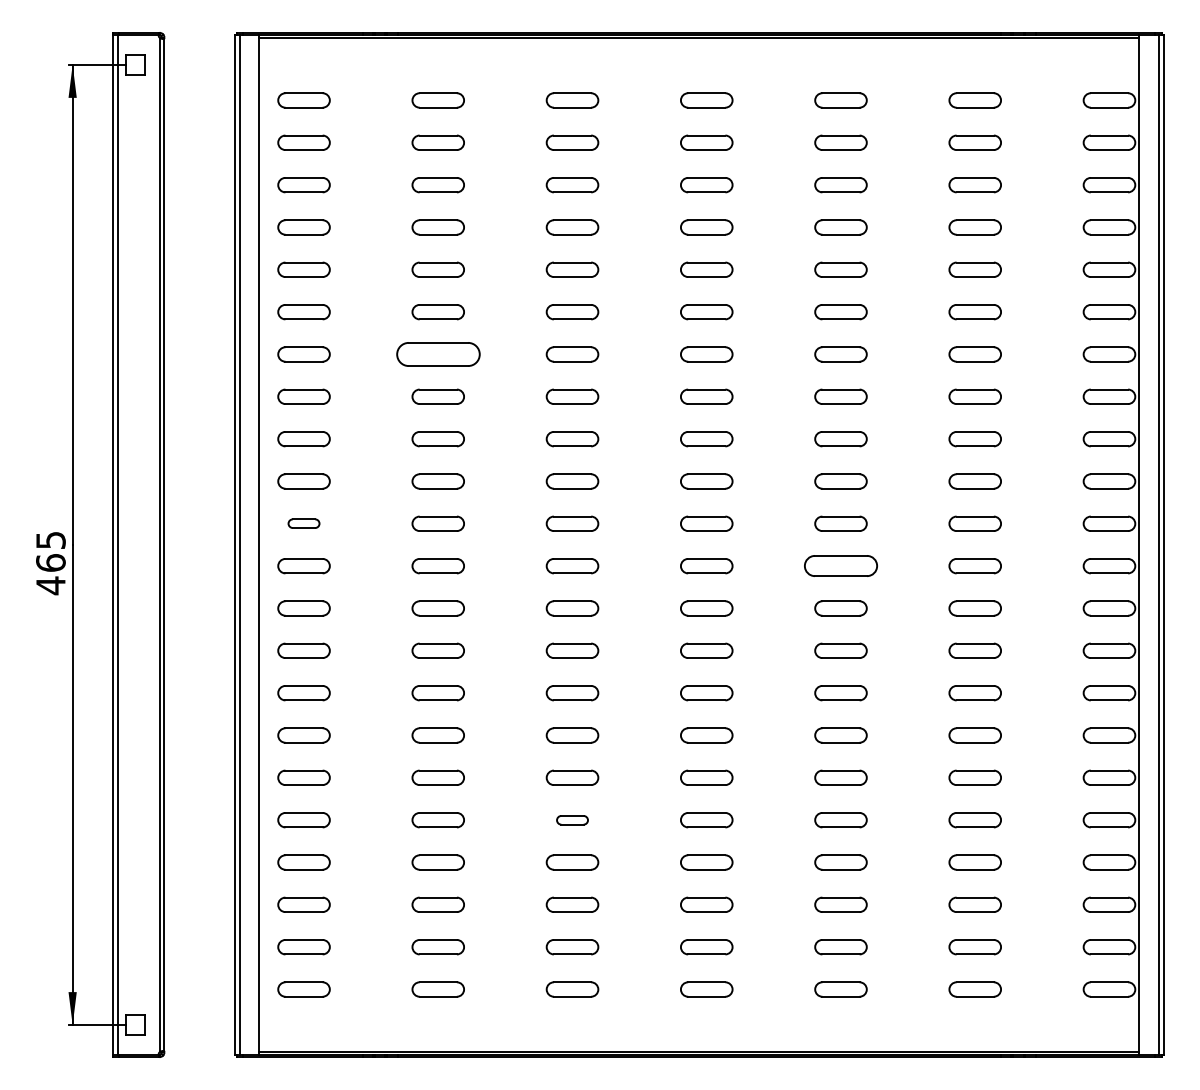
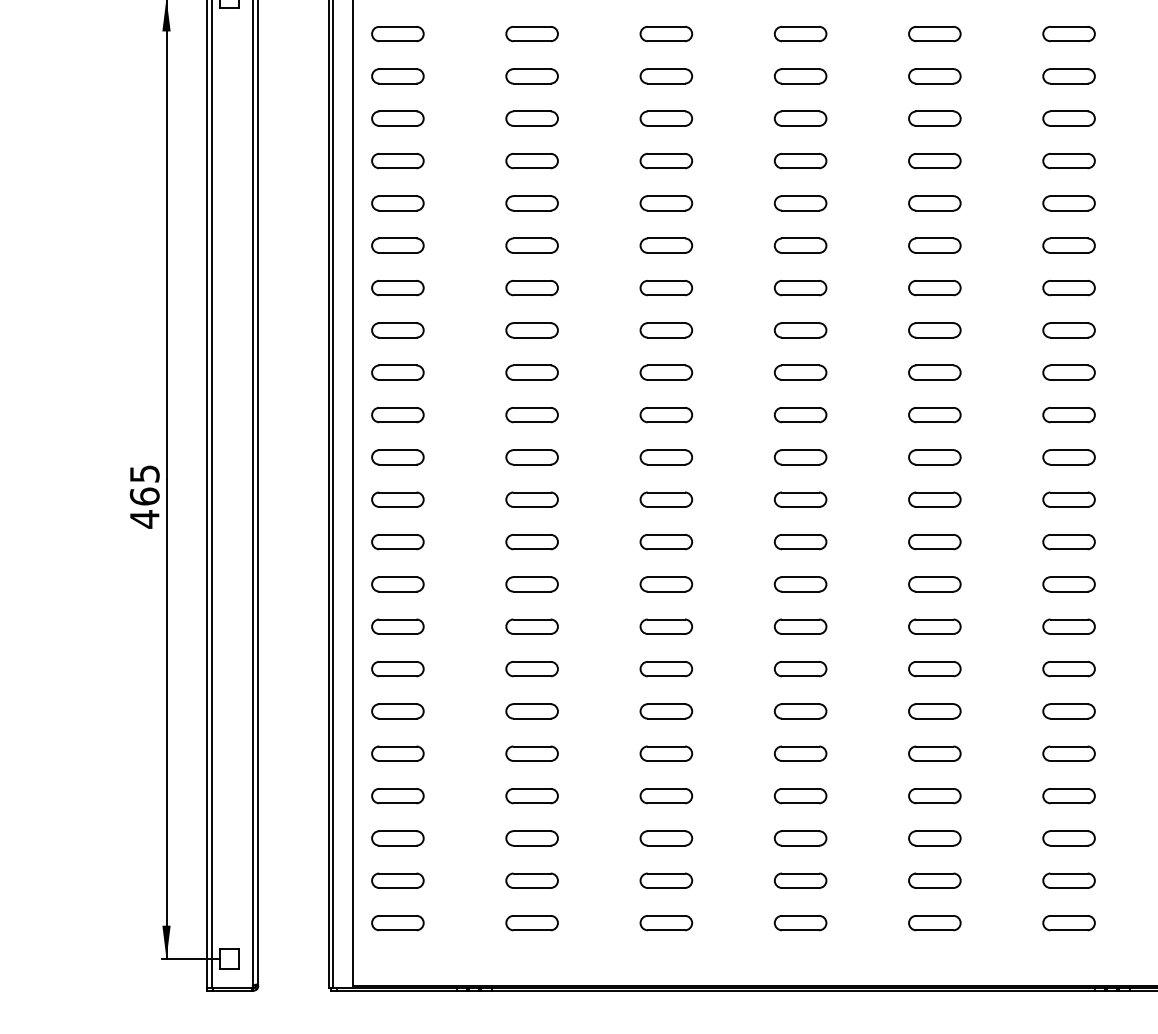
part: (437, 354) -> (531, 288), size x0.62
part: (303, 523) -> (397, 457), size x1.67
part: (840, 566) -> (934, 500), size x0.71
part: (572, 820) -> (666, 754), size x1.67

